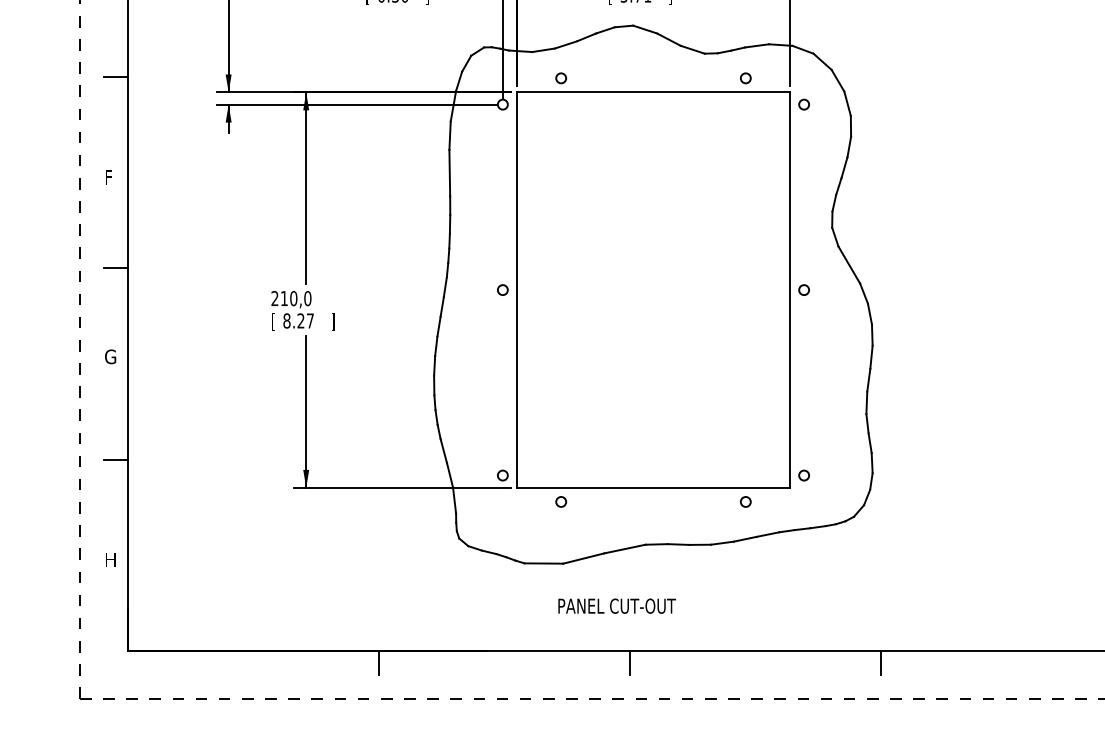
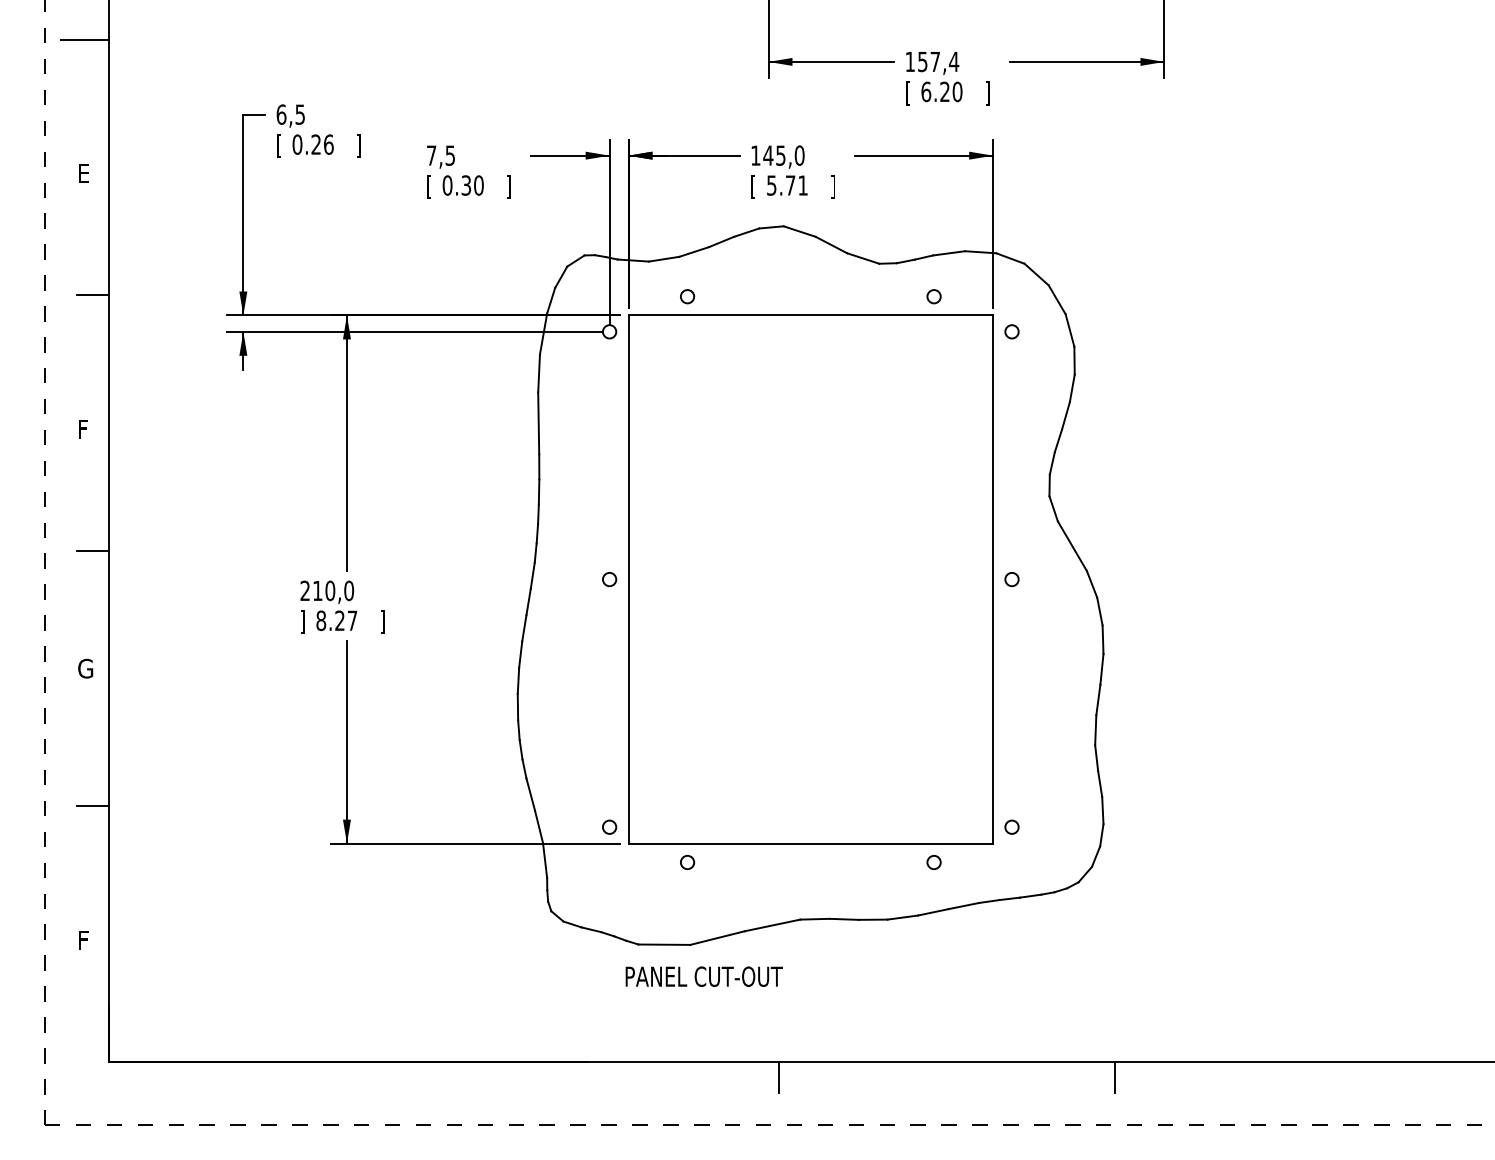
text: (272, 321) -> (302, 621), [ -> ]
text: (111, 560) -> (86, 940), H -> F
text: (616, 606) -> (703, 976), moved
line: (379, 662) -> (444, 1077), removed

